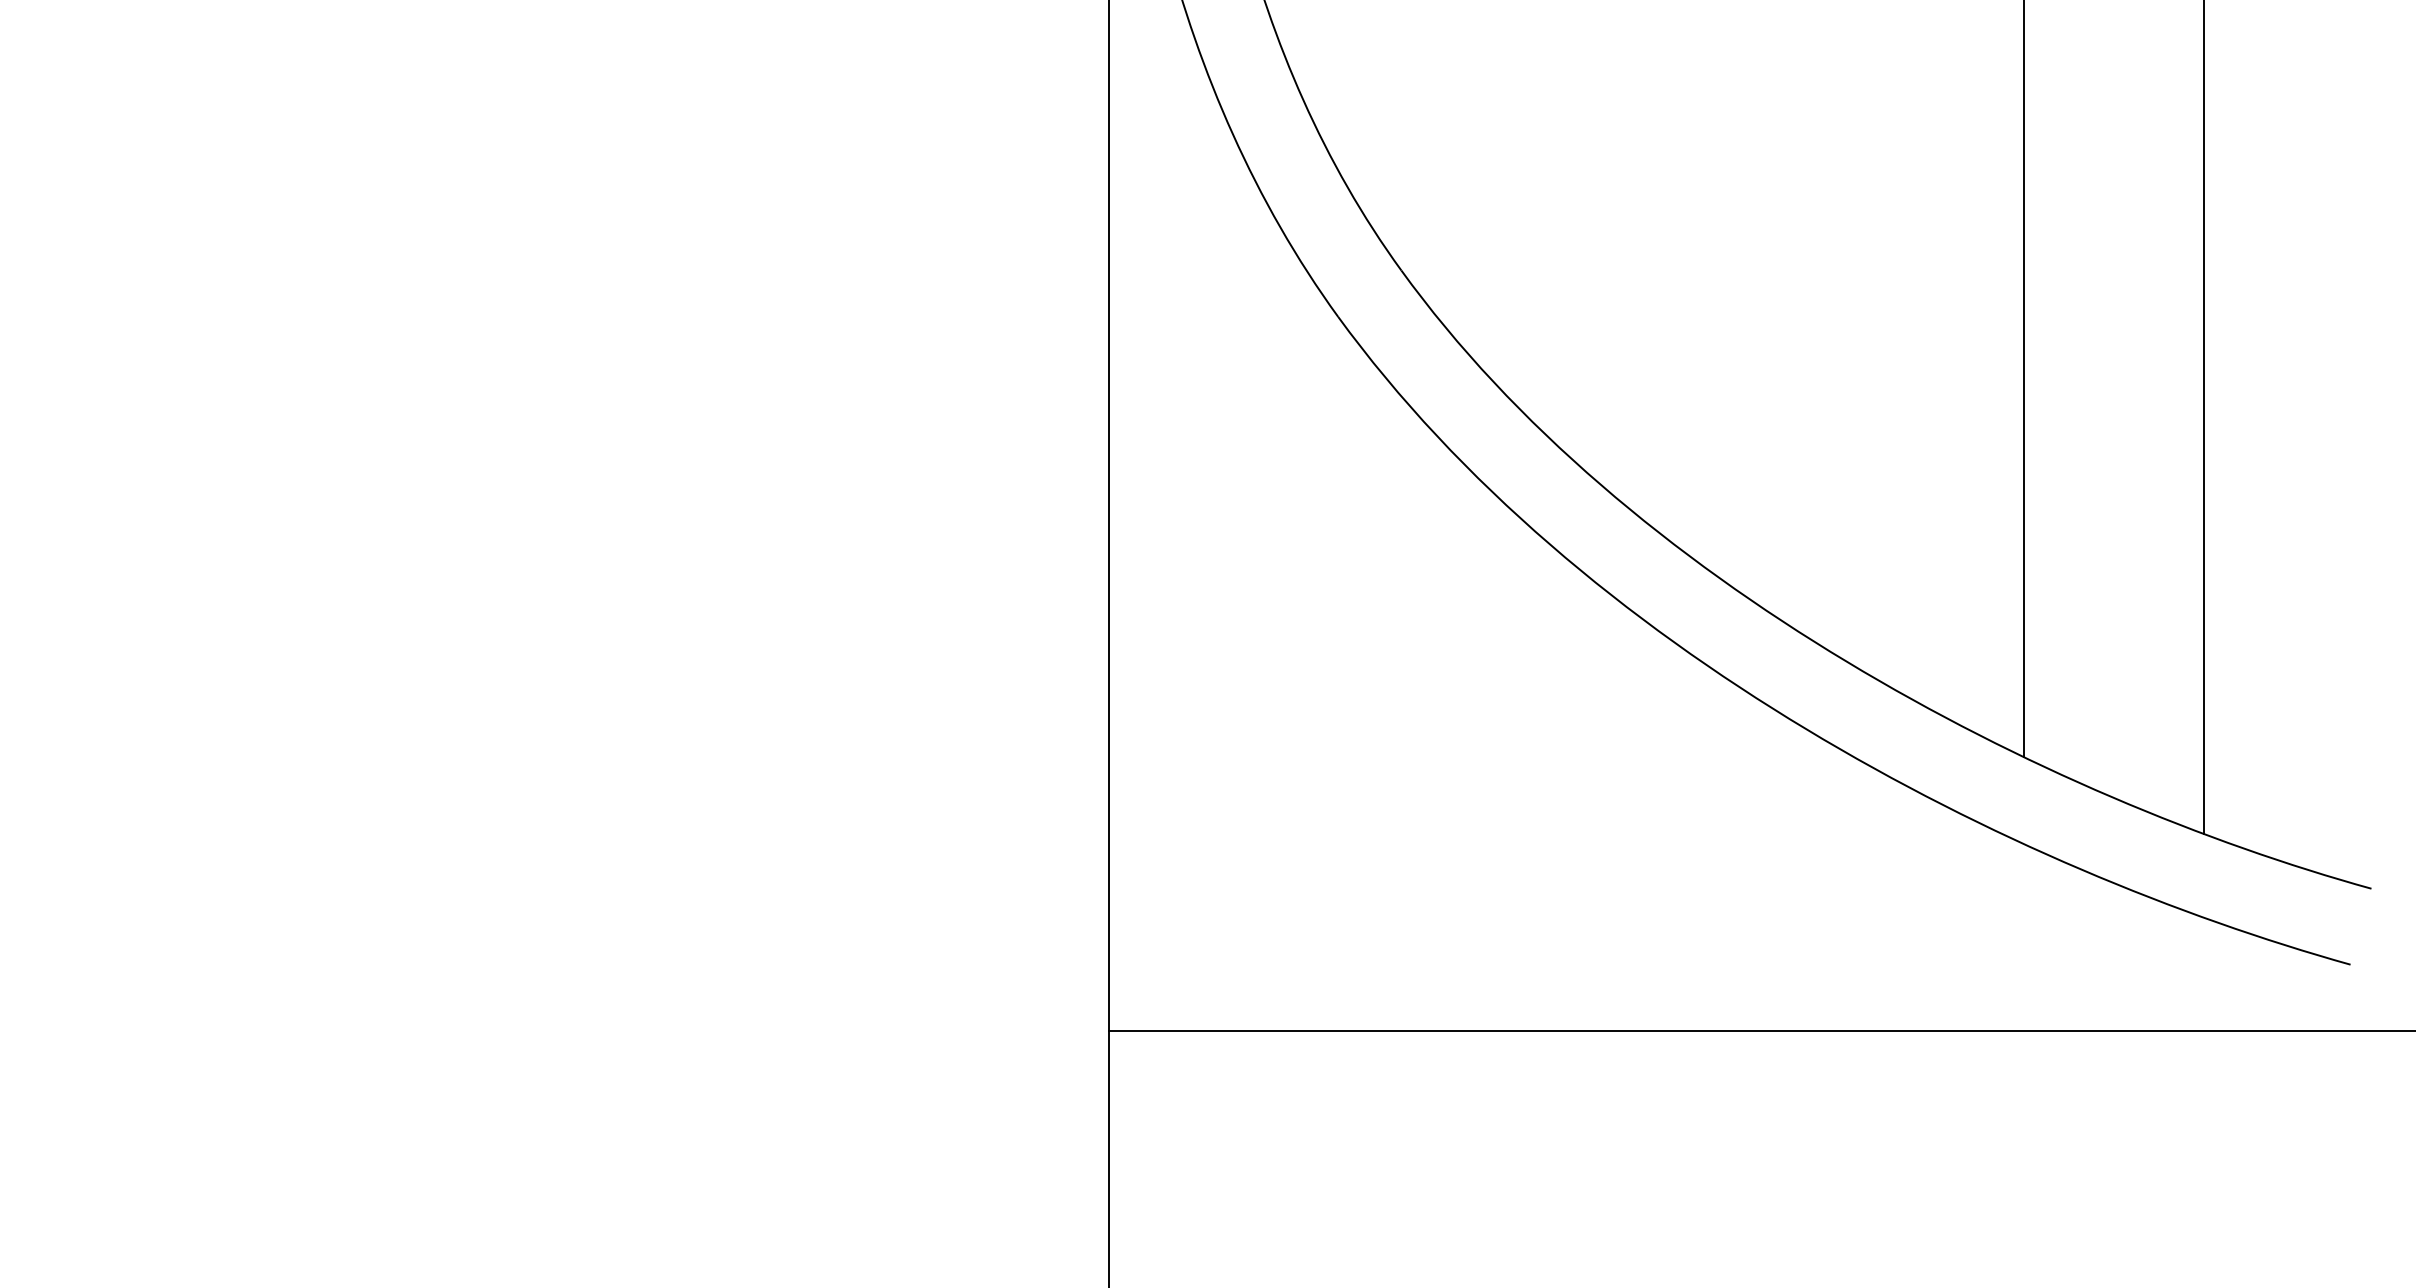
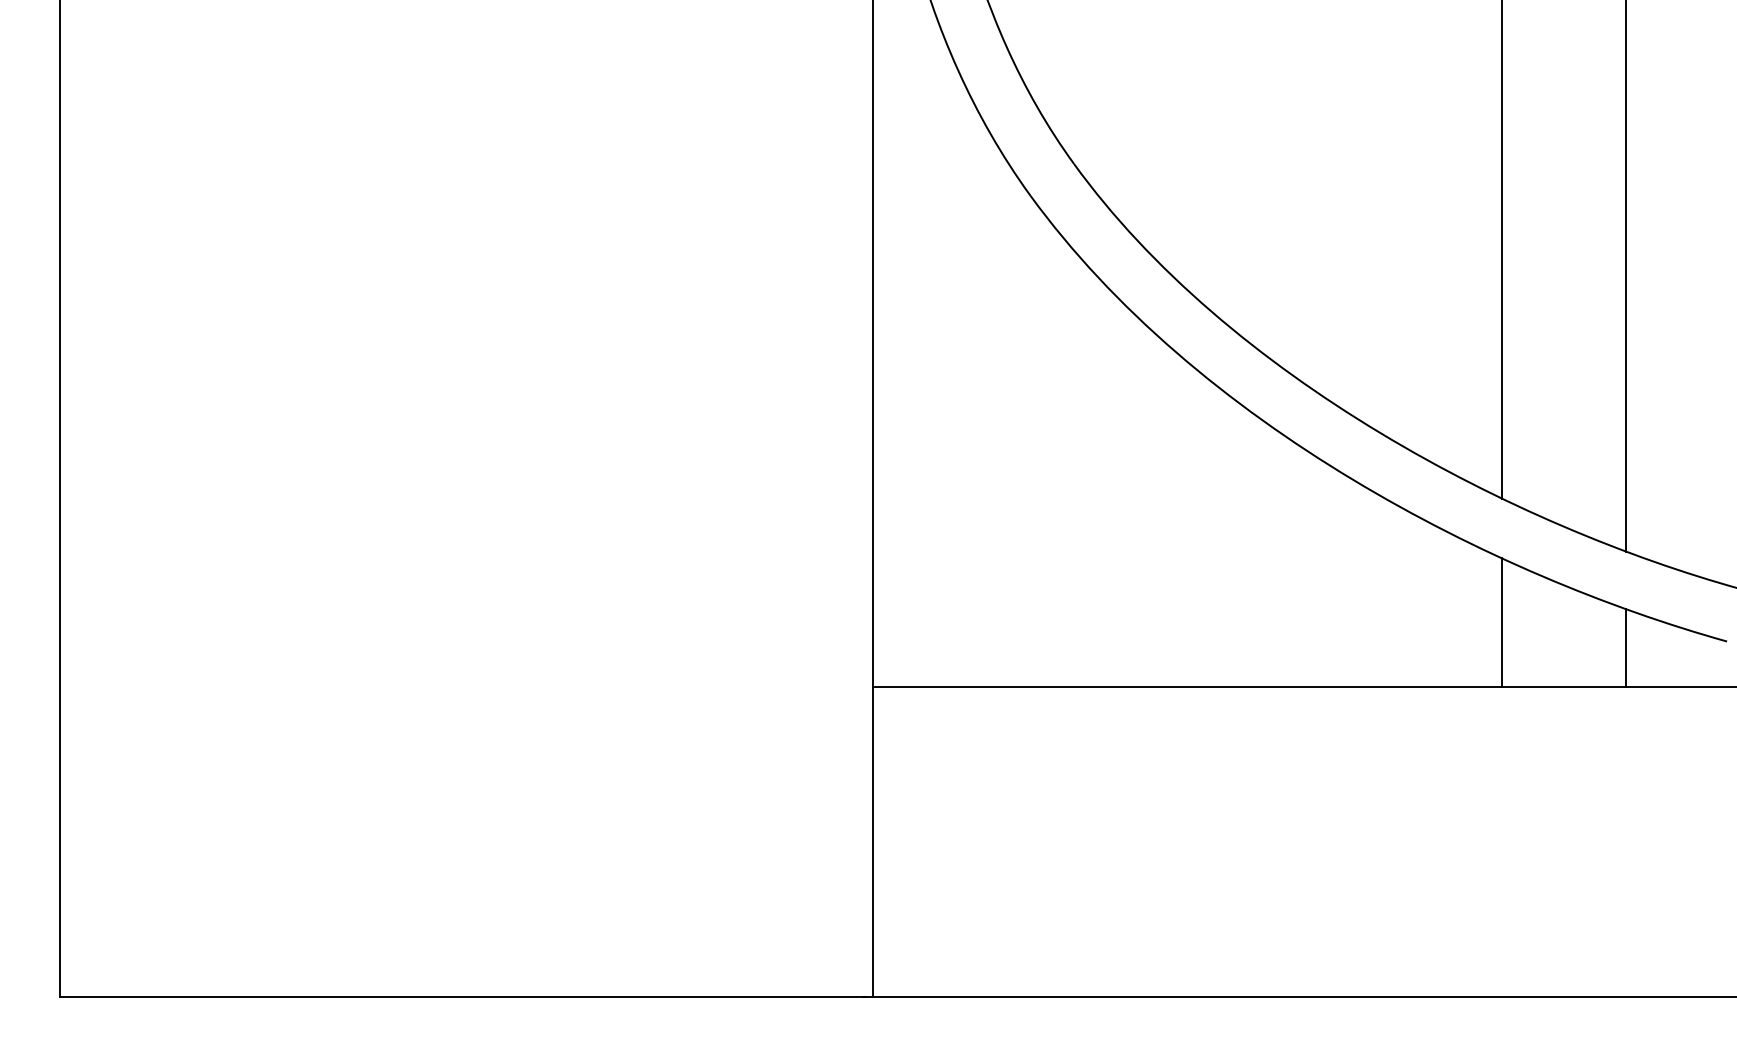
line: (2024, 937) -> (1502, 622), added
line: (2202, 974) -> (1625, 648), added

